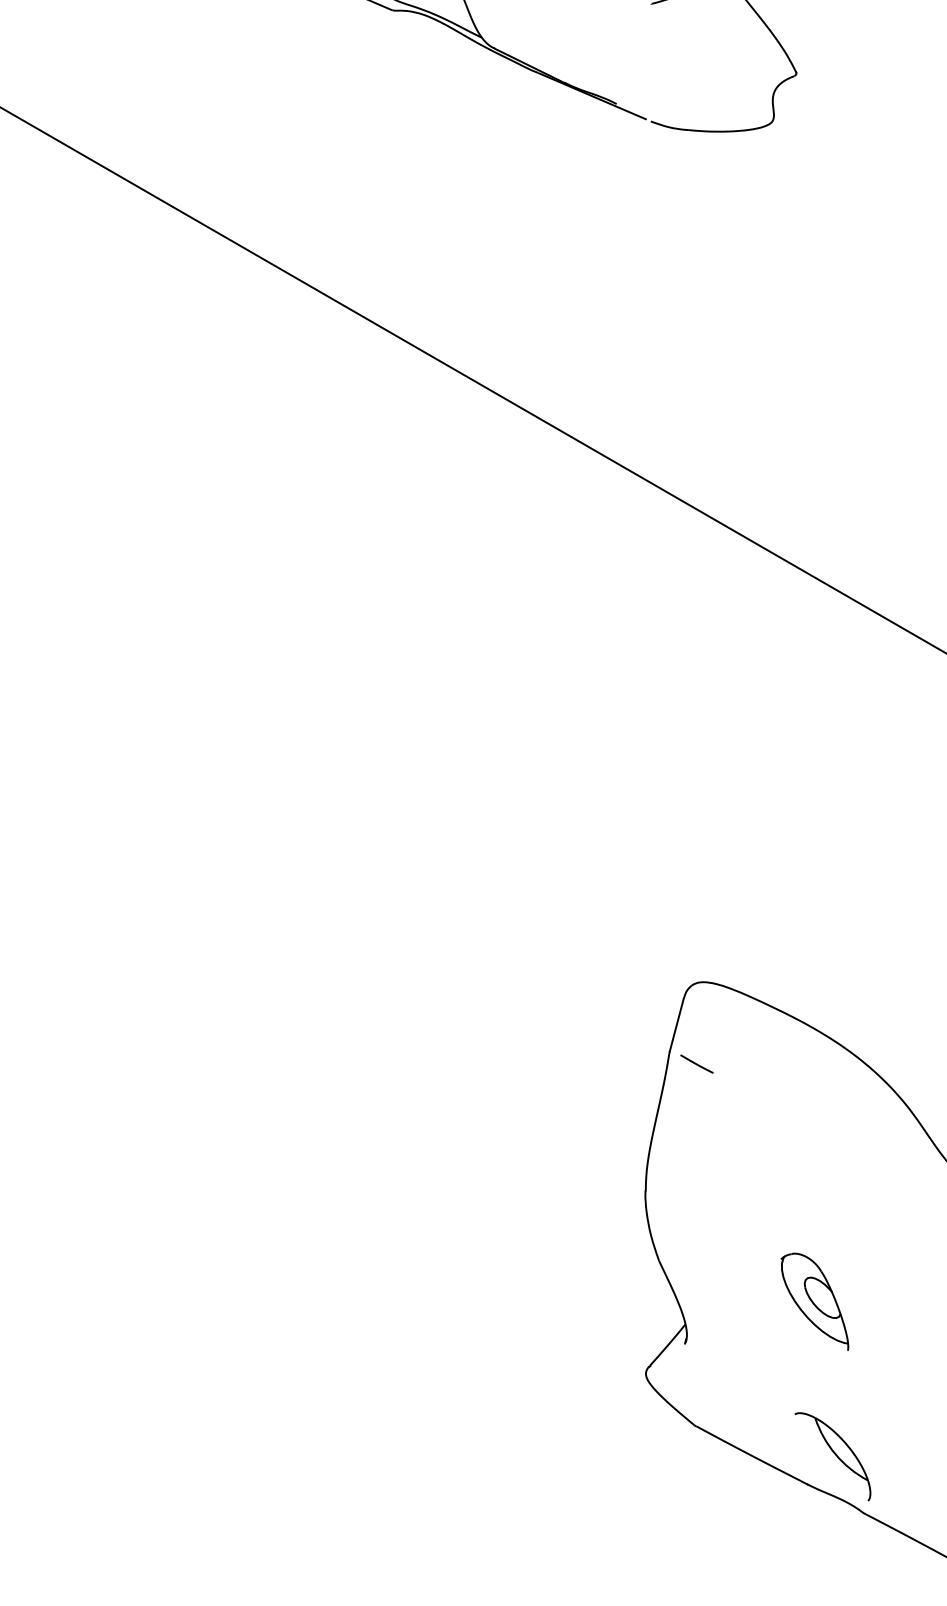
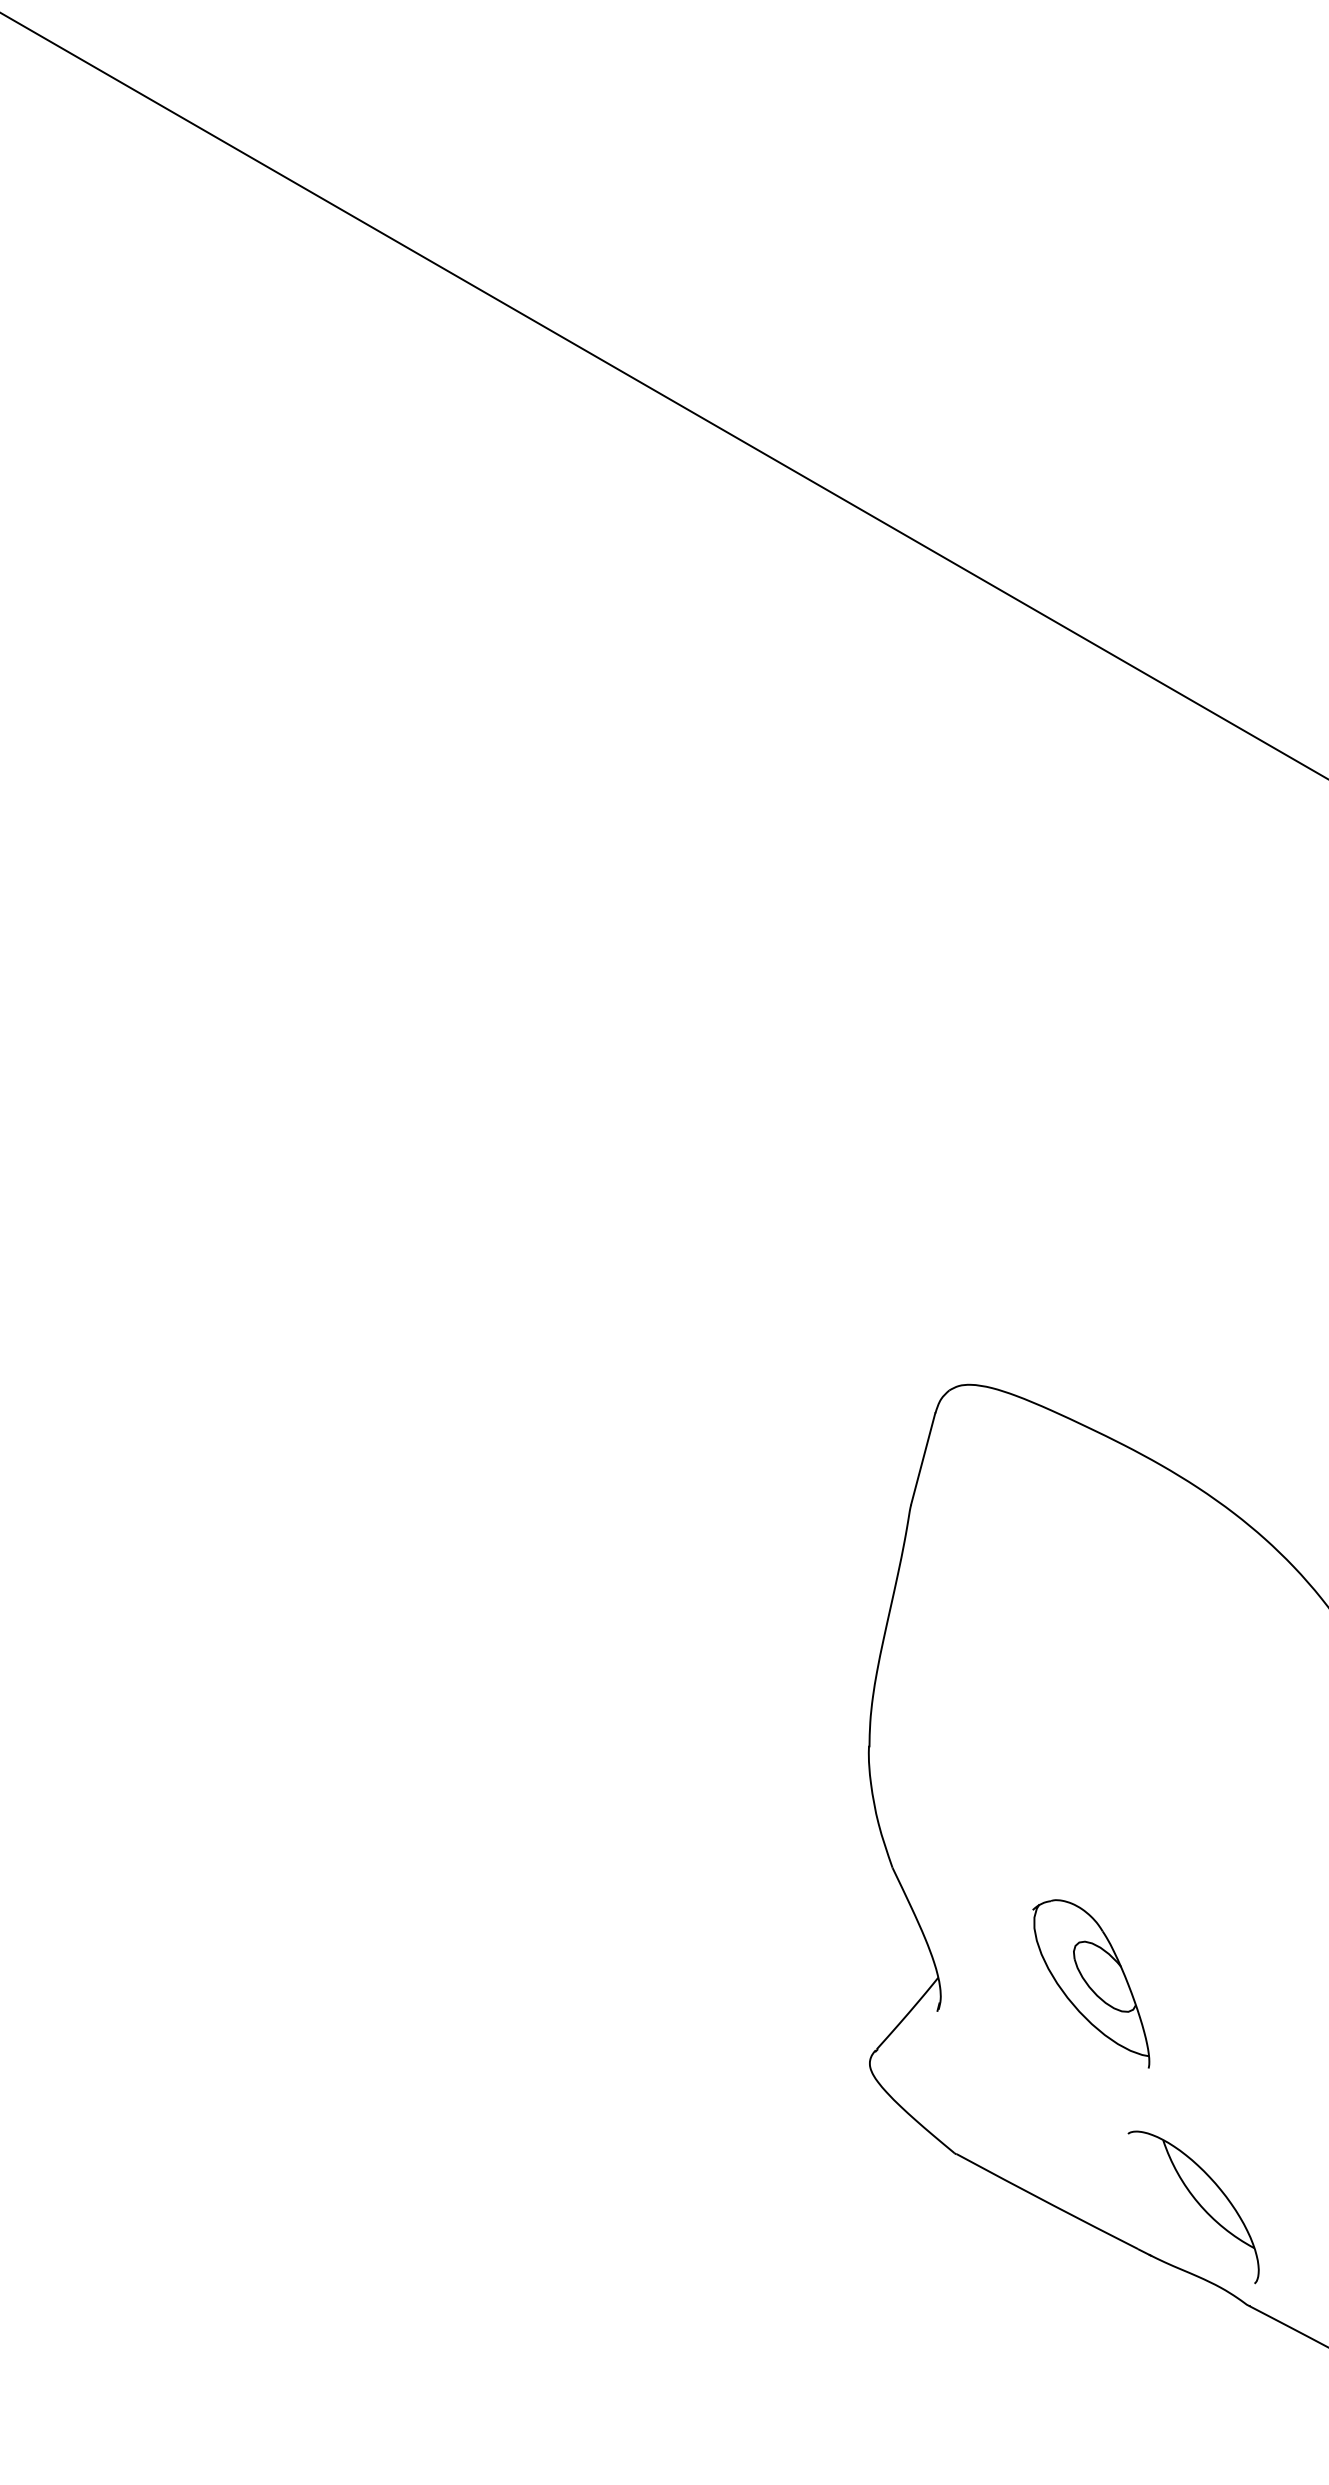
line: (696, 1063) -> (957, 1525), removed
part: (814, 1301) -> (1090, 1983), moved

